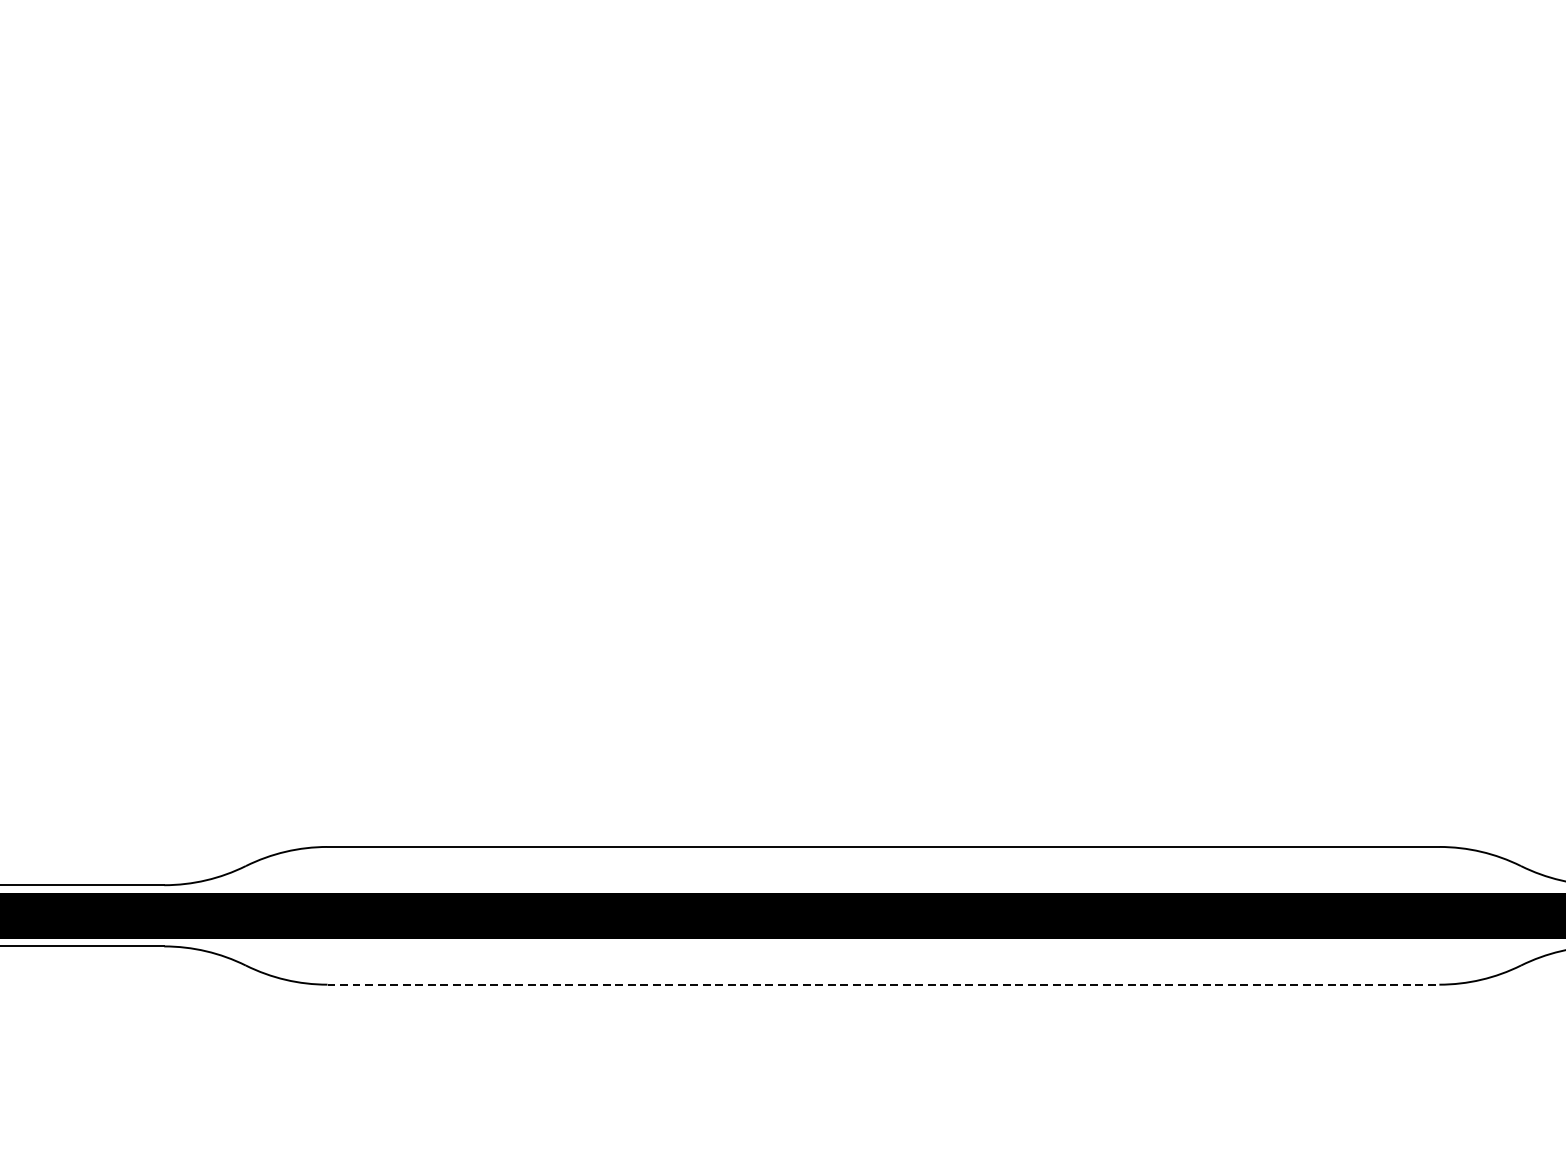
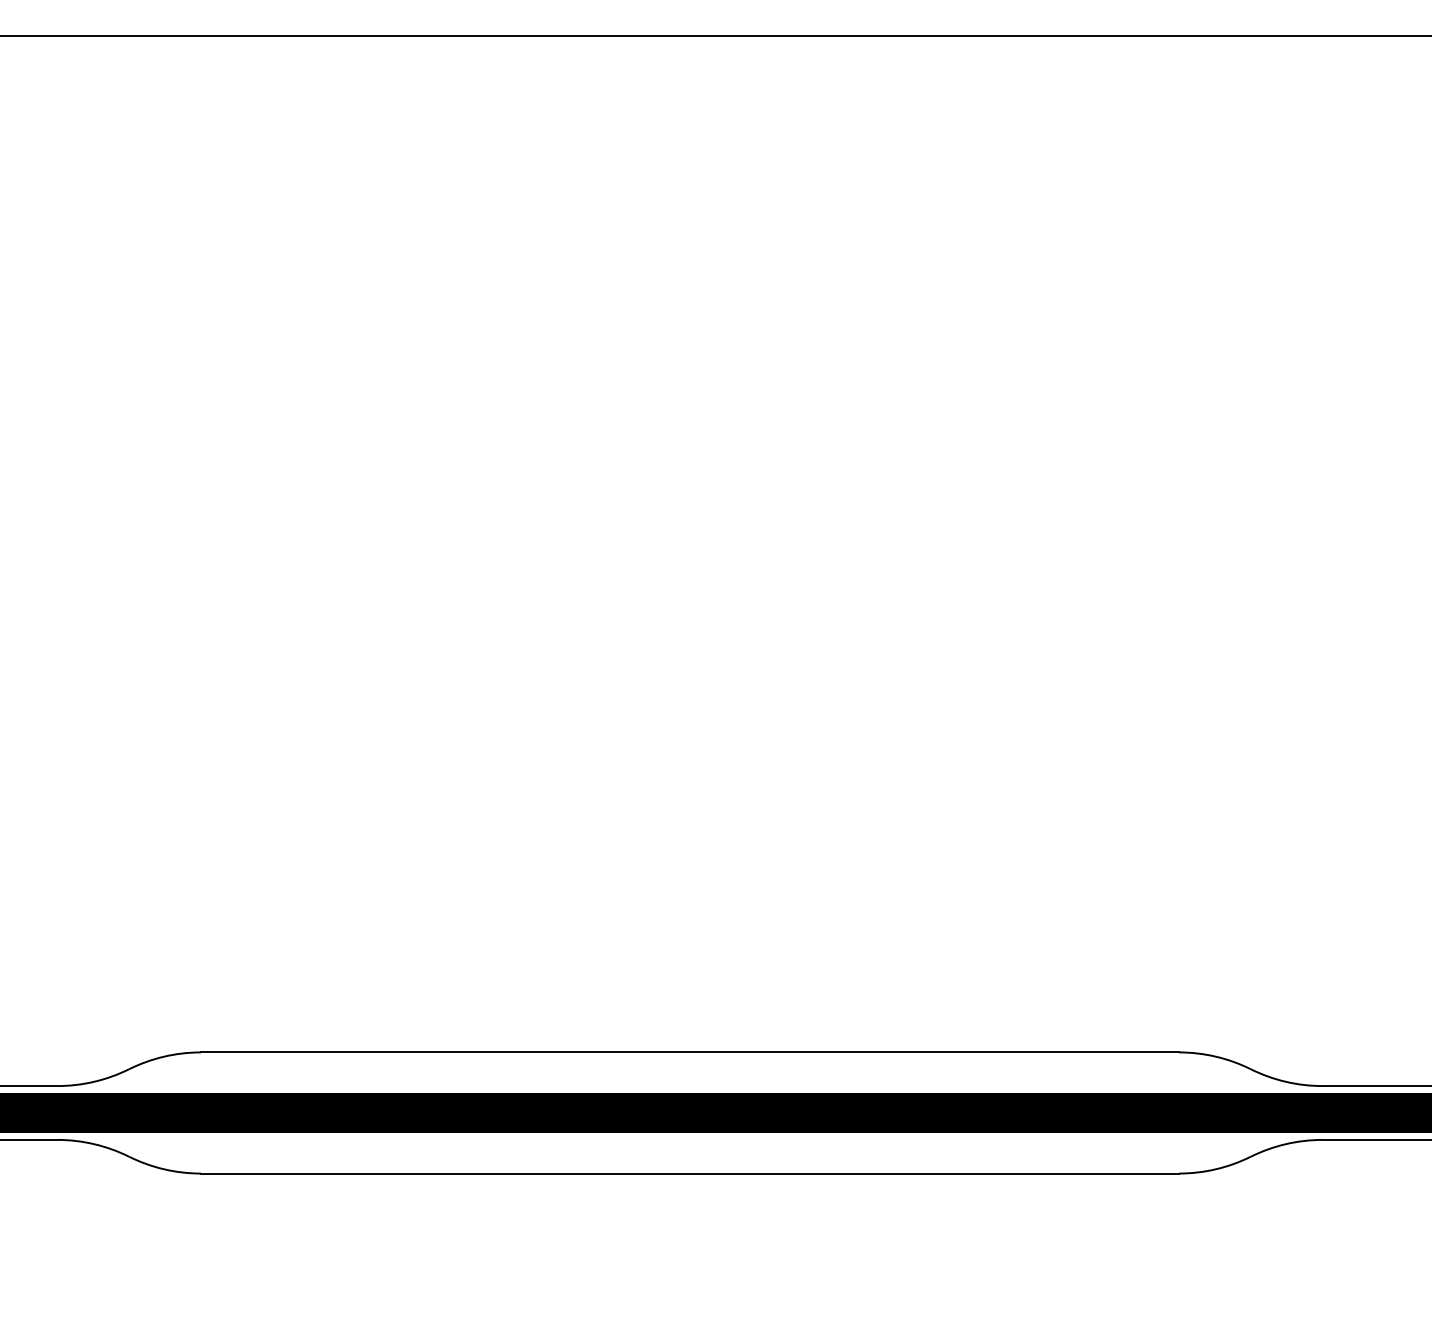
line: (884, 984) -> (690, 1173), dashed -> solid

